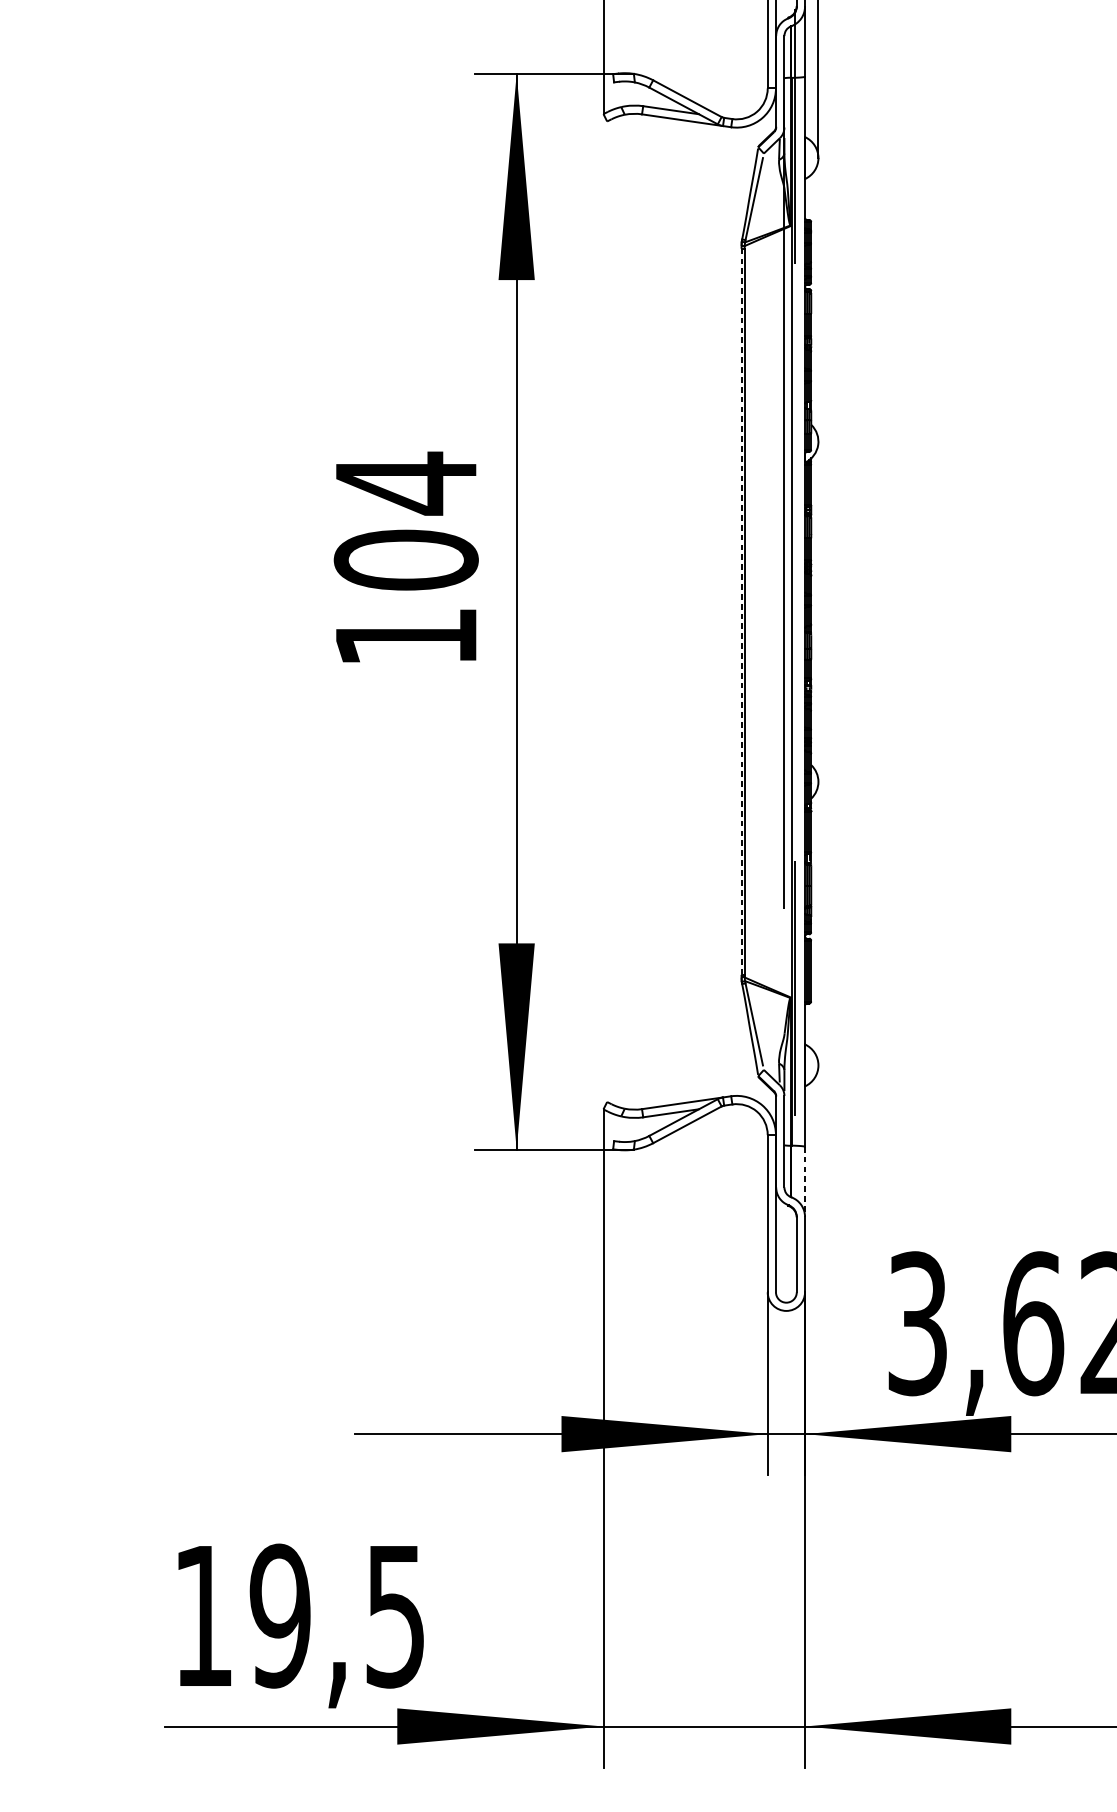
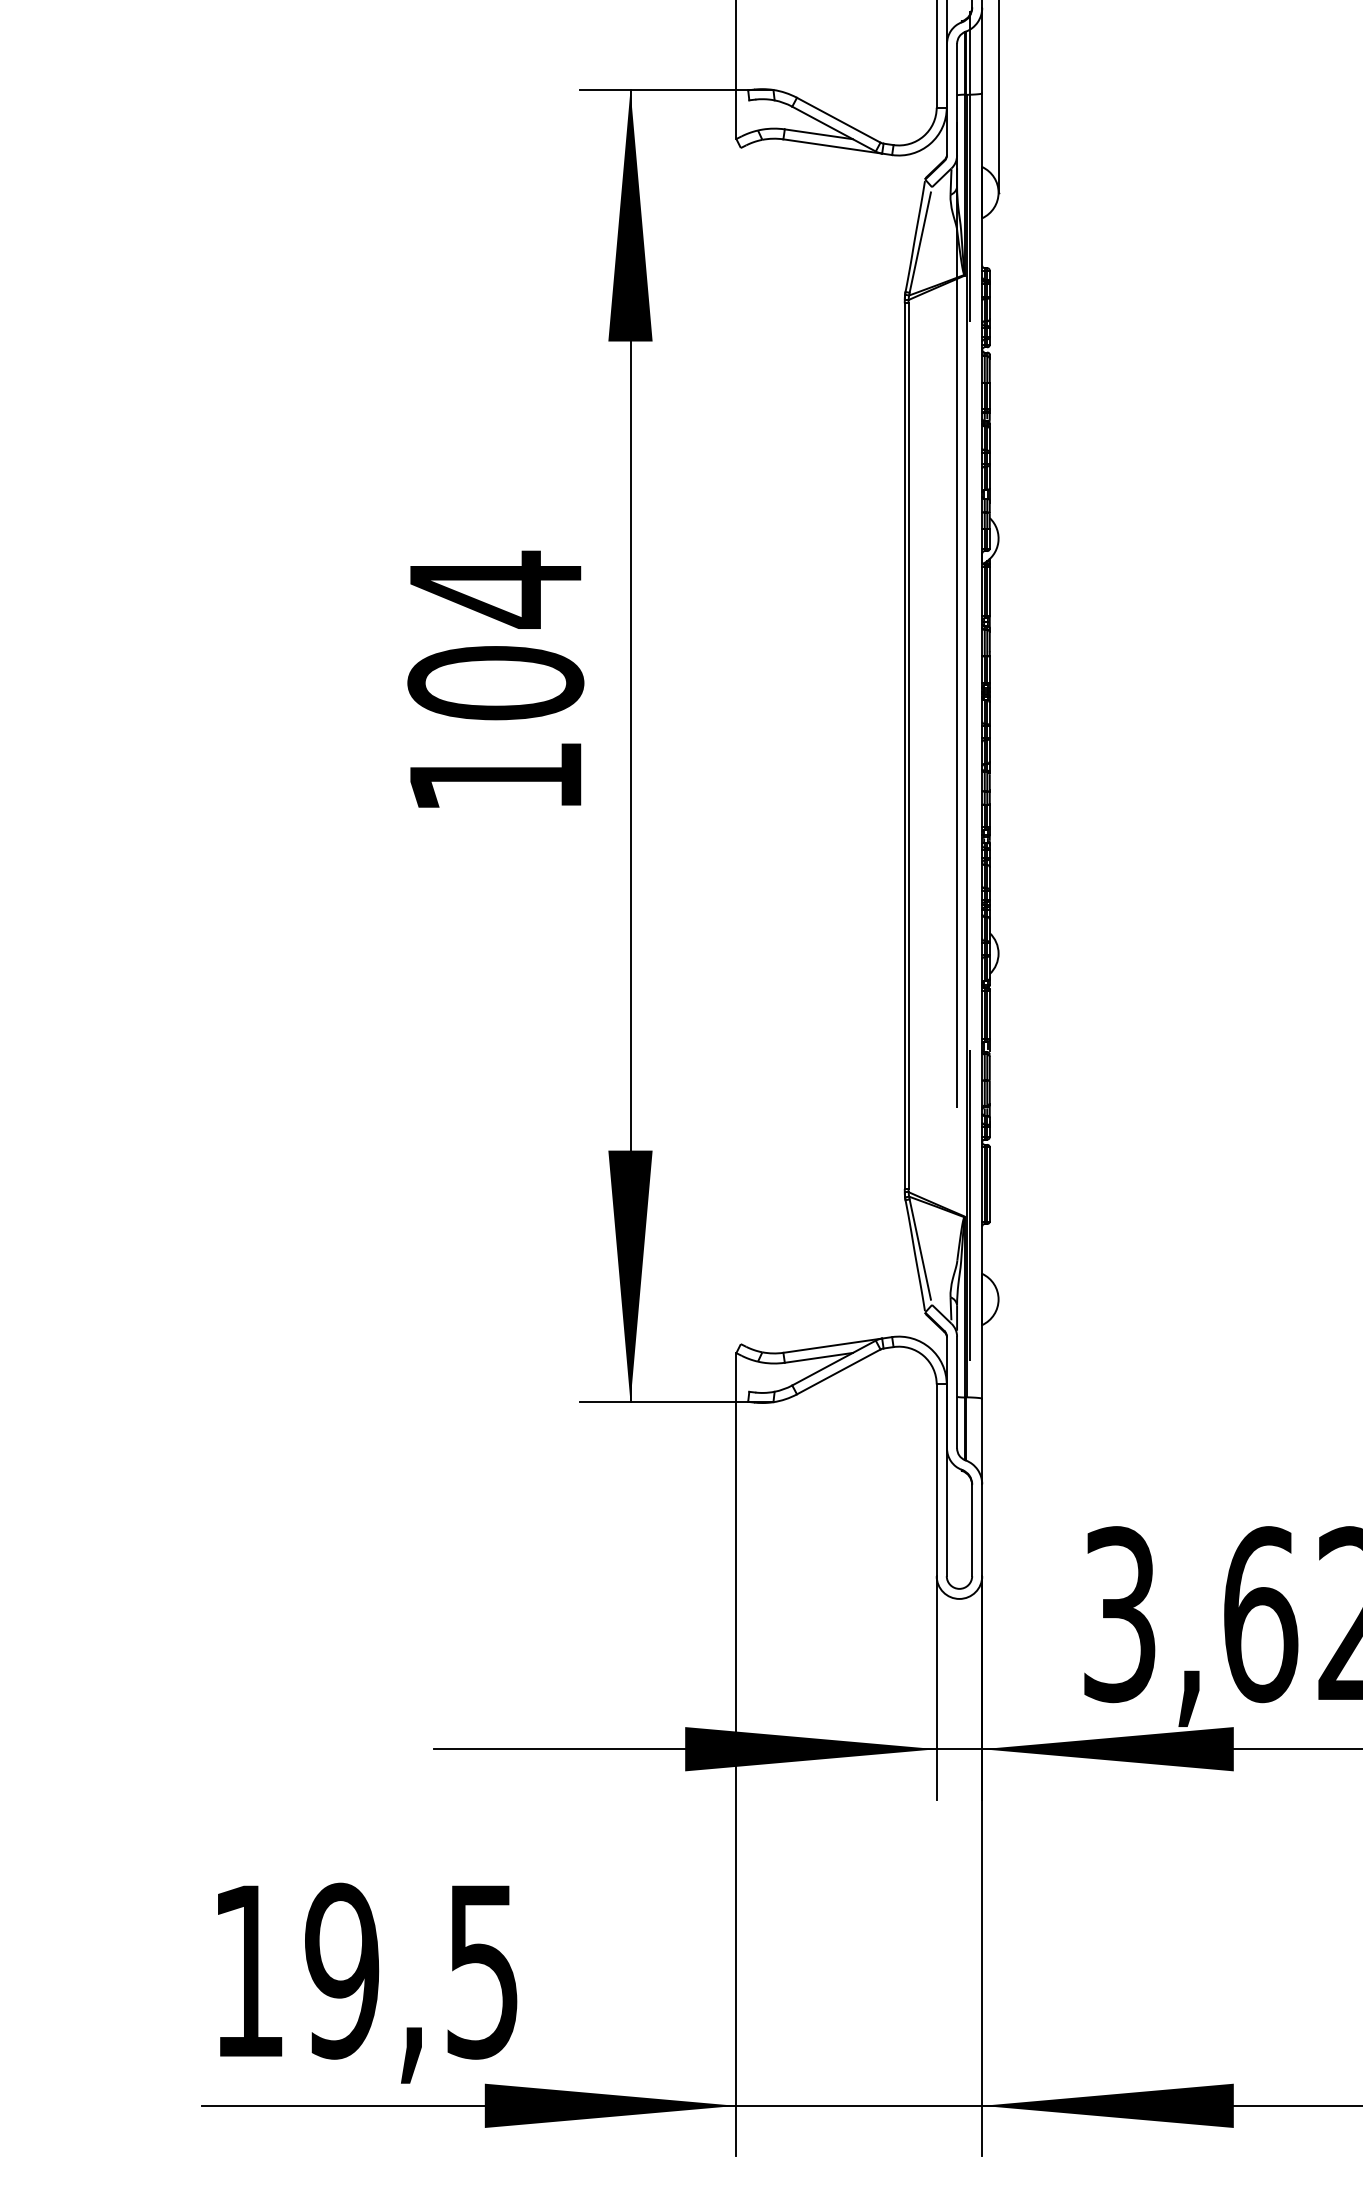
line: (741, 612) -> (904, 746), dashed -> solid
line: (805, 1181) -> (982, 1441), dashed -> solid

